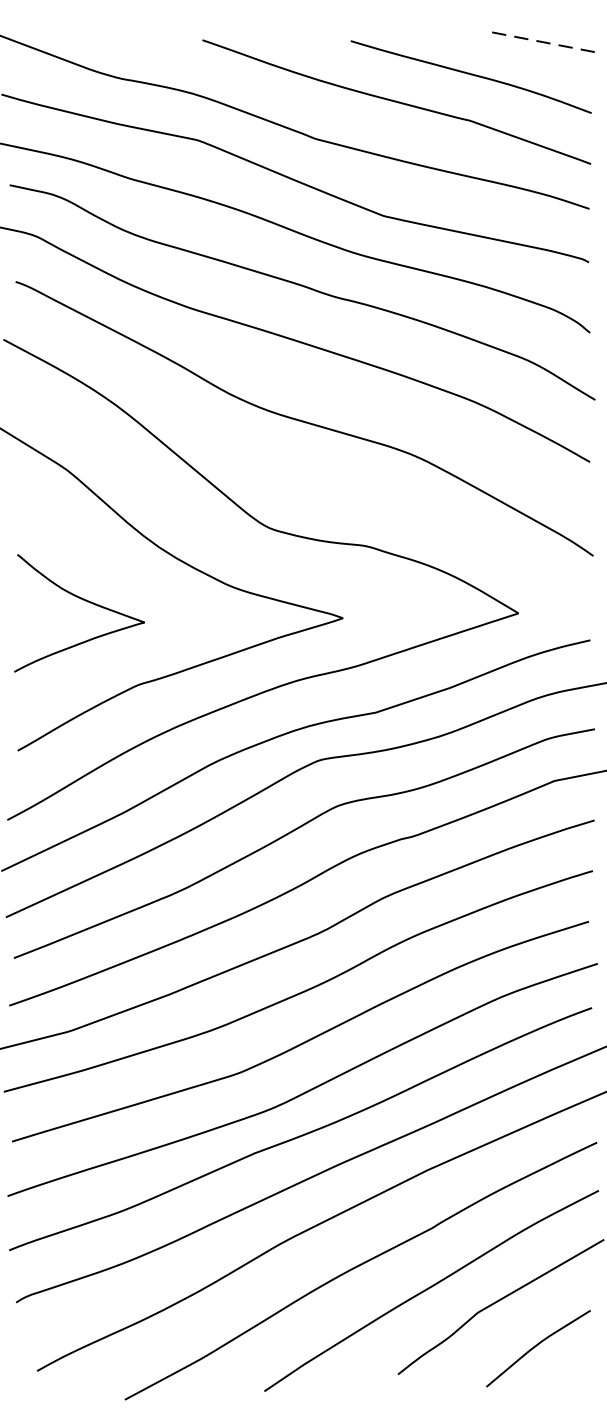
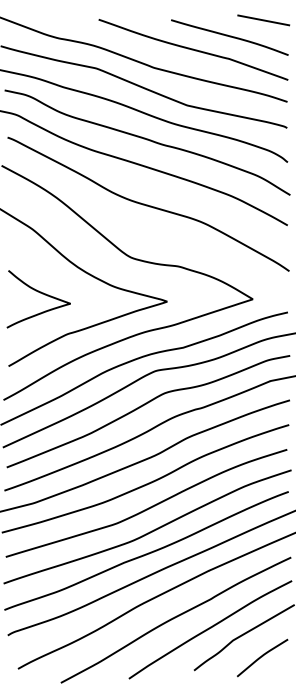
line: (540, 41) -> (263, 20), dashed -> solid

